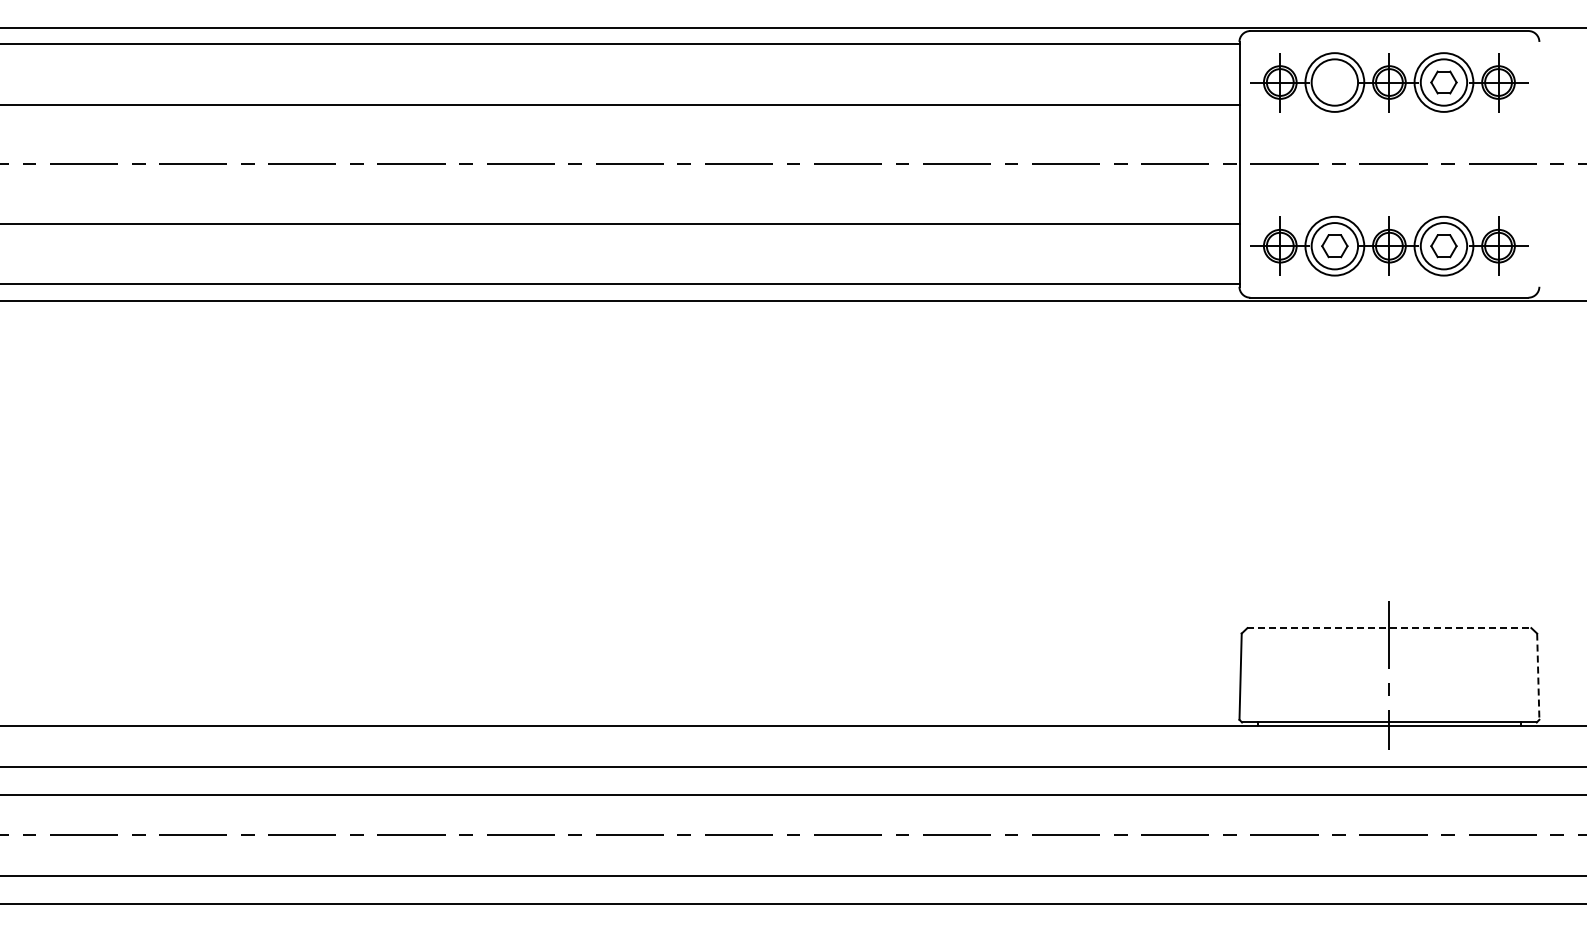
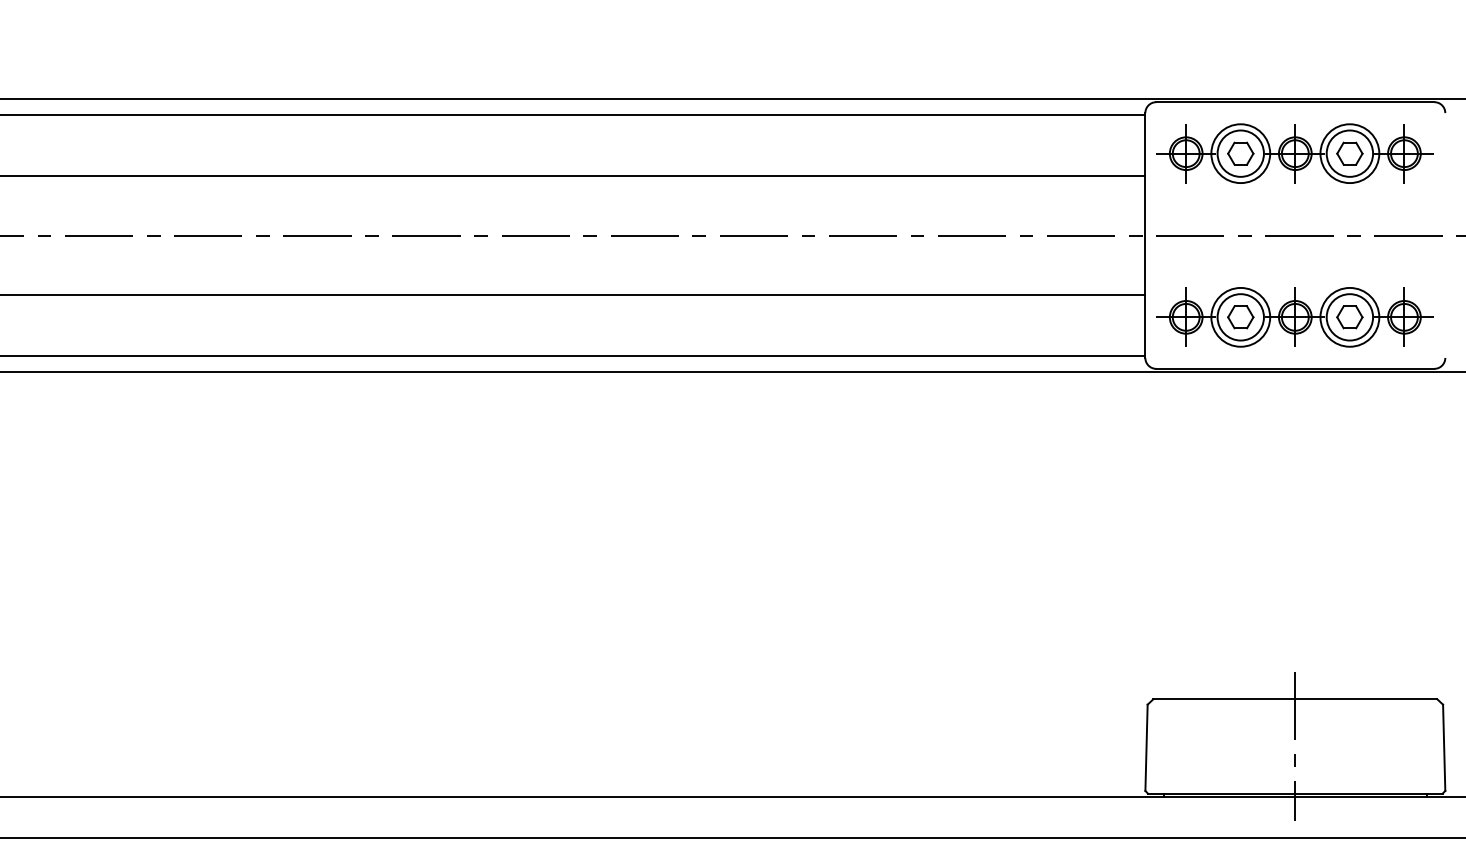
part: (1334, 82) -> (1240, 153), added
line: (1389, 628) -> (1295, 699), dashed -> solid
line: (1538, 677) -> (1444, 748), dashed -> solid

